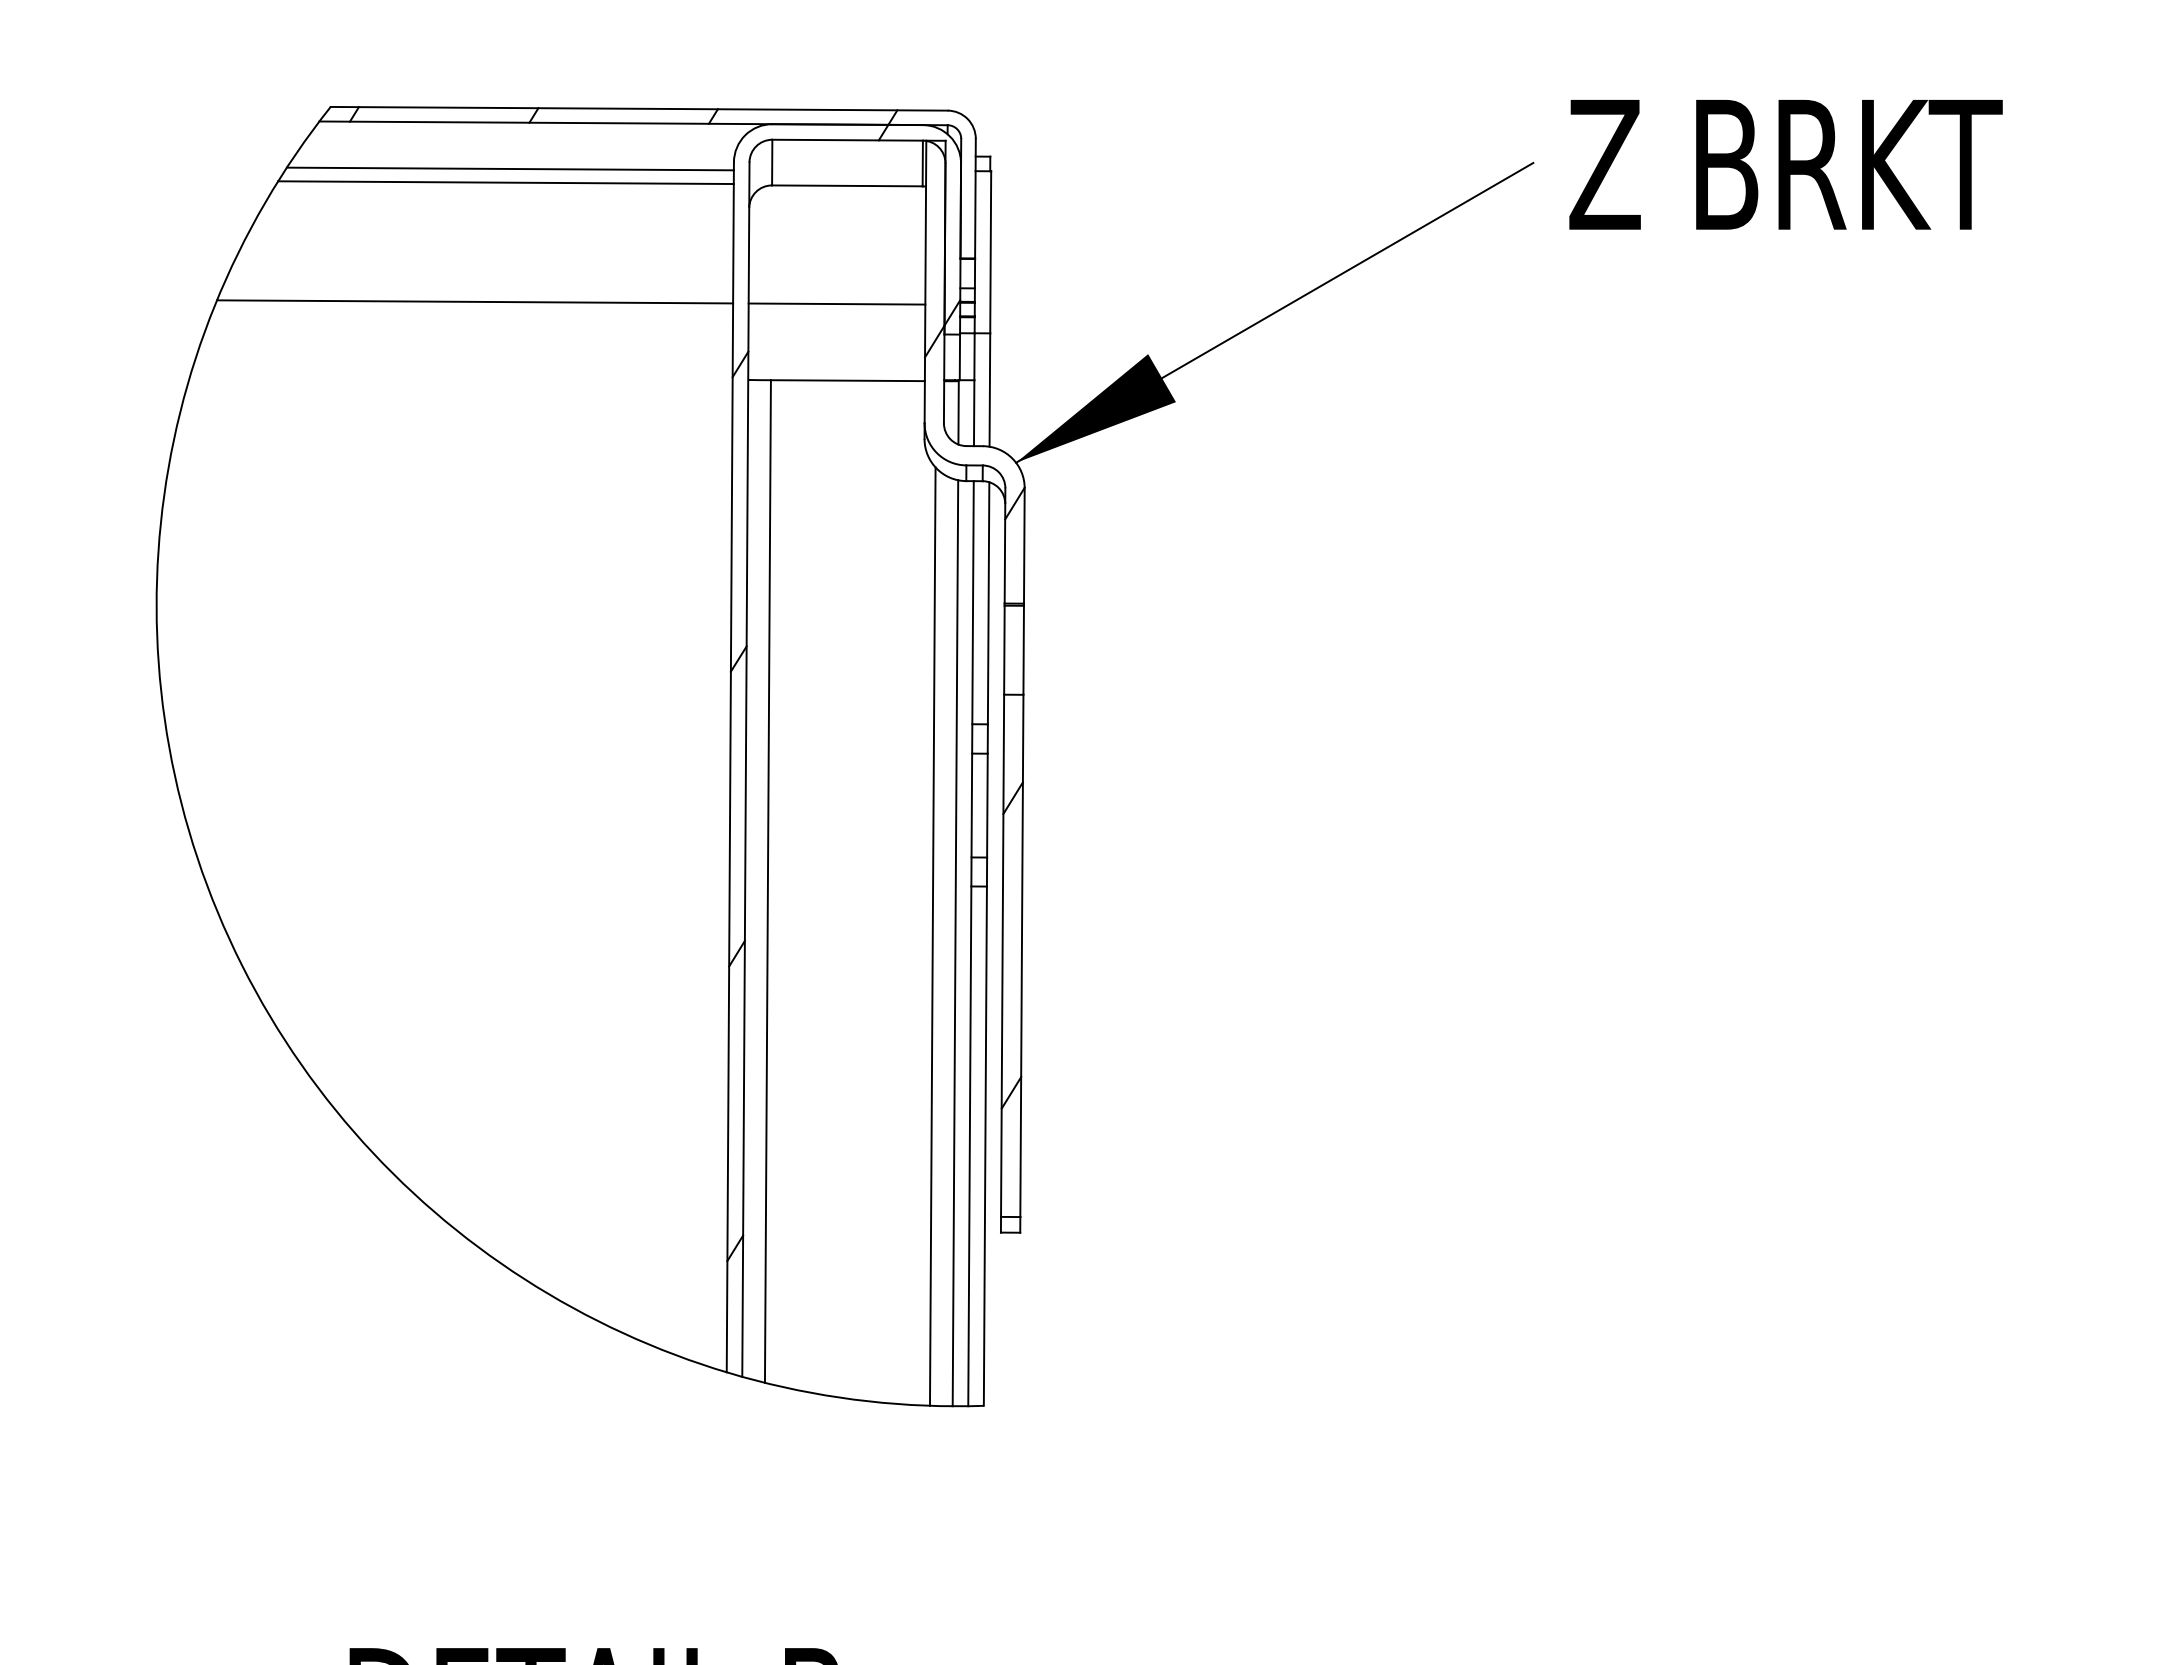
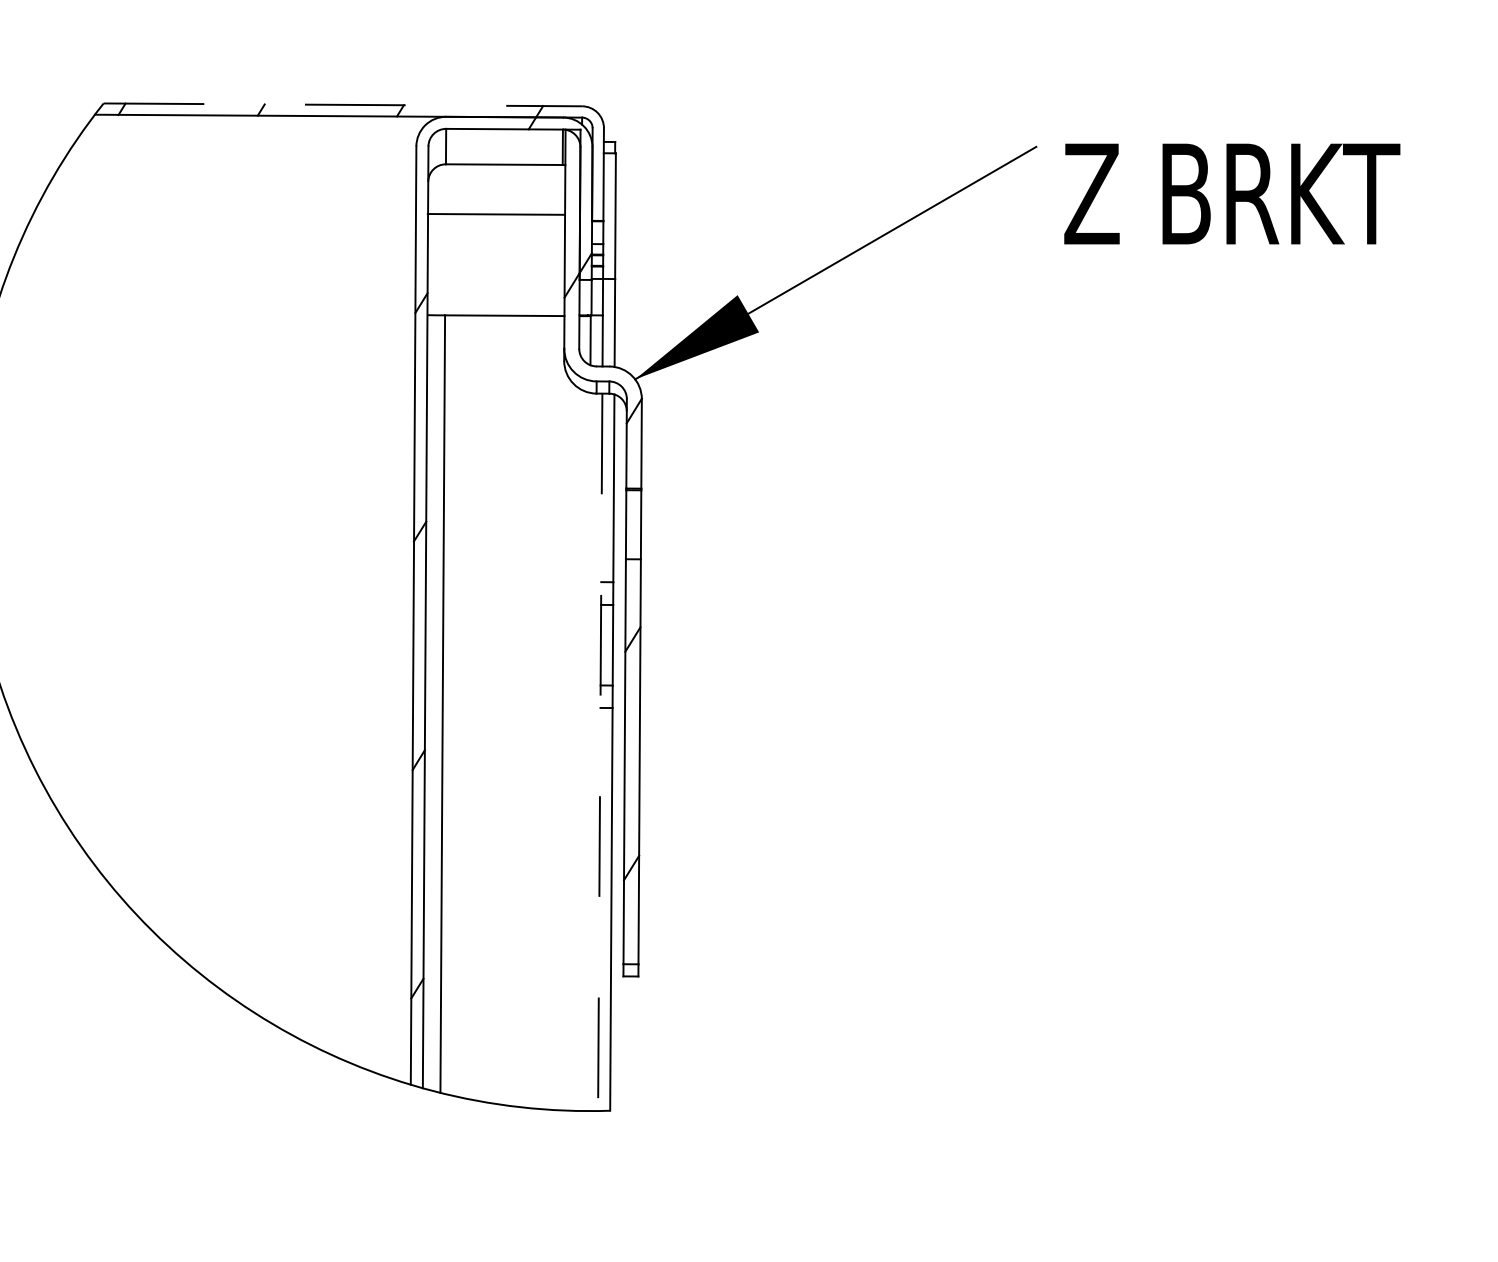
line: (639, 108) -> (343, 104), solid -> dashed
text: (1785, 164) -> (1231, 193), moved
line: (509, 168) -> (242, 151), removed
line: (505, 182) -> (239, 162), removed
line: (475, 301) -> (215, 254), removed
line: (836, 303) -> (495, 213), moved
line: (932, 936) -> (570, 746), removed
line: (955, 943) -> (588, 752), removed
line: (971, 943) -> (600, 752), solid -> dashed

